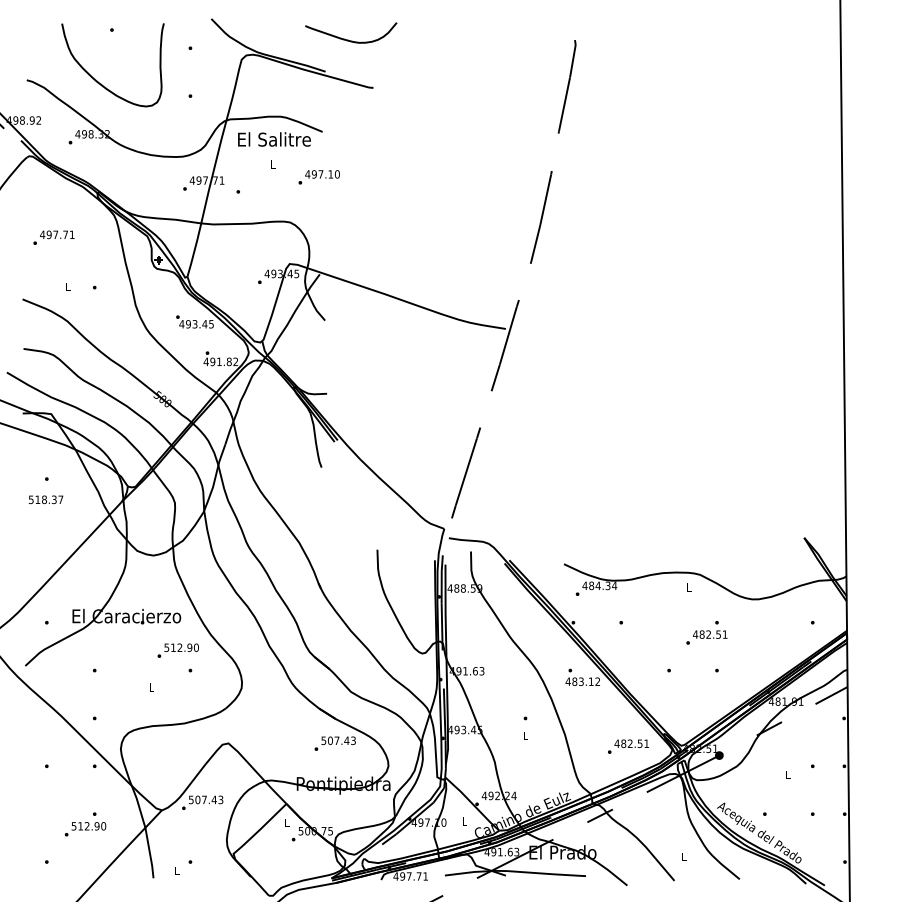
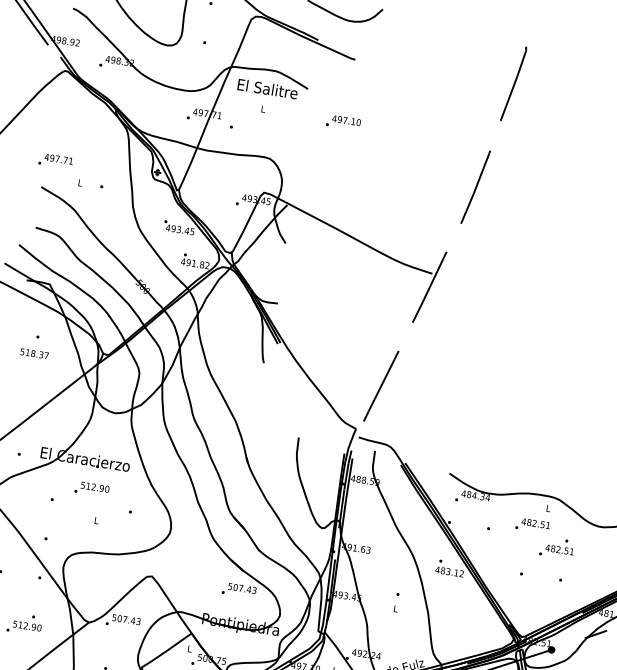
text: (318, 177) -> (342, 122), moved
text: (53, 237) -> (55, 160), moved
text: (177, 650) -> (91, 489), moved
text: (628, 746) -> (532, 525), moved

